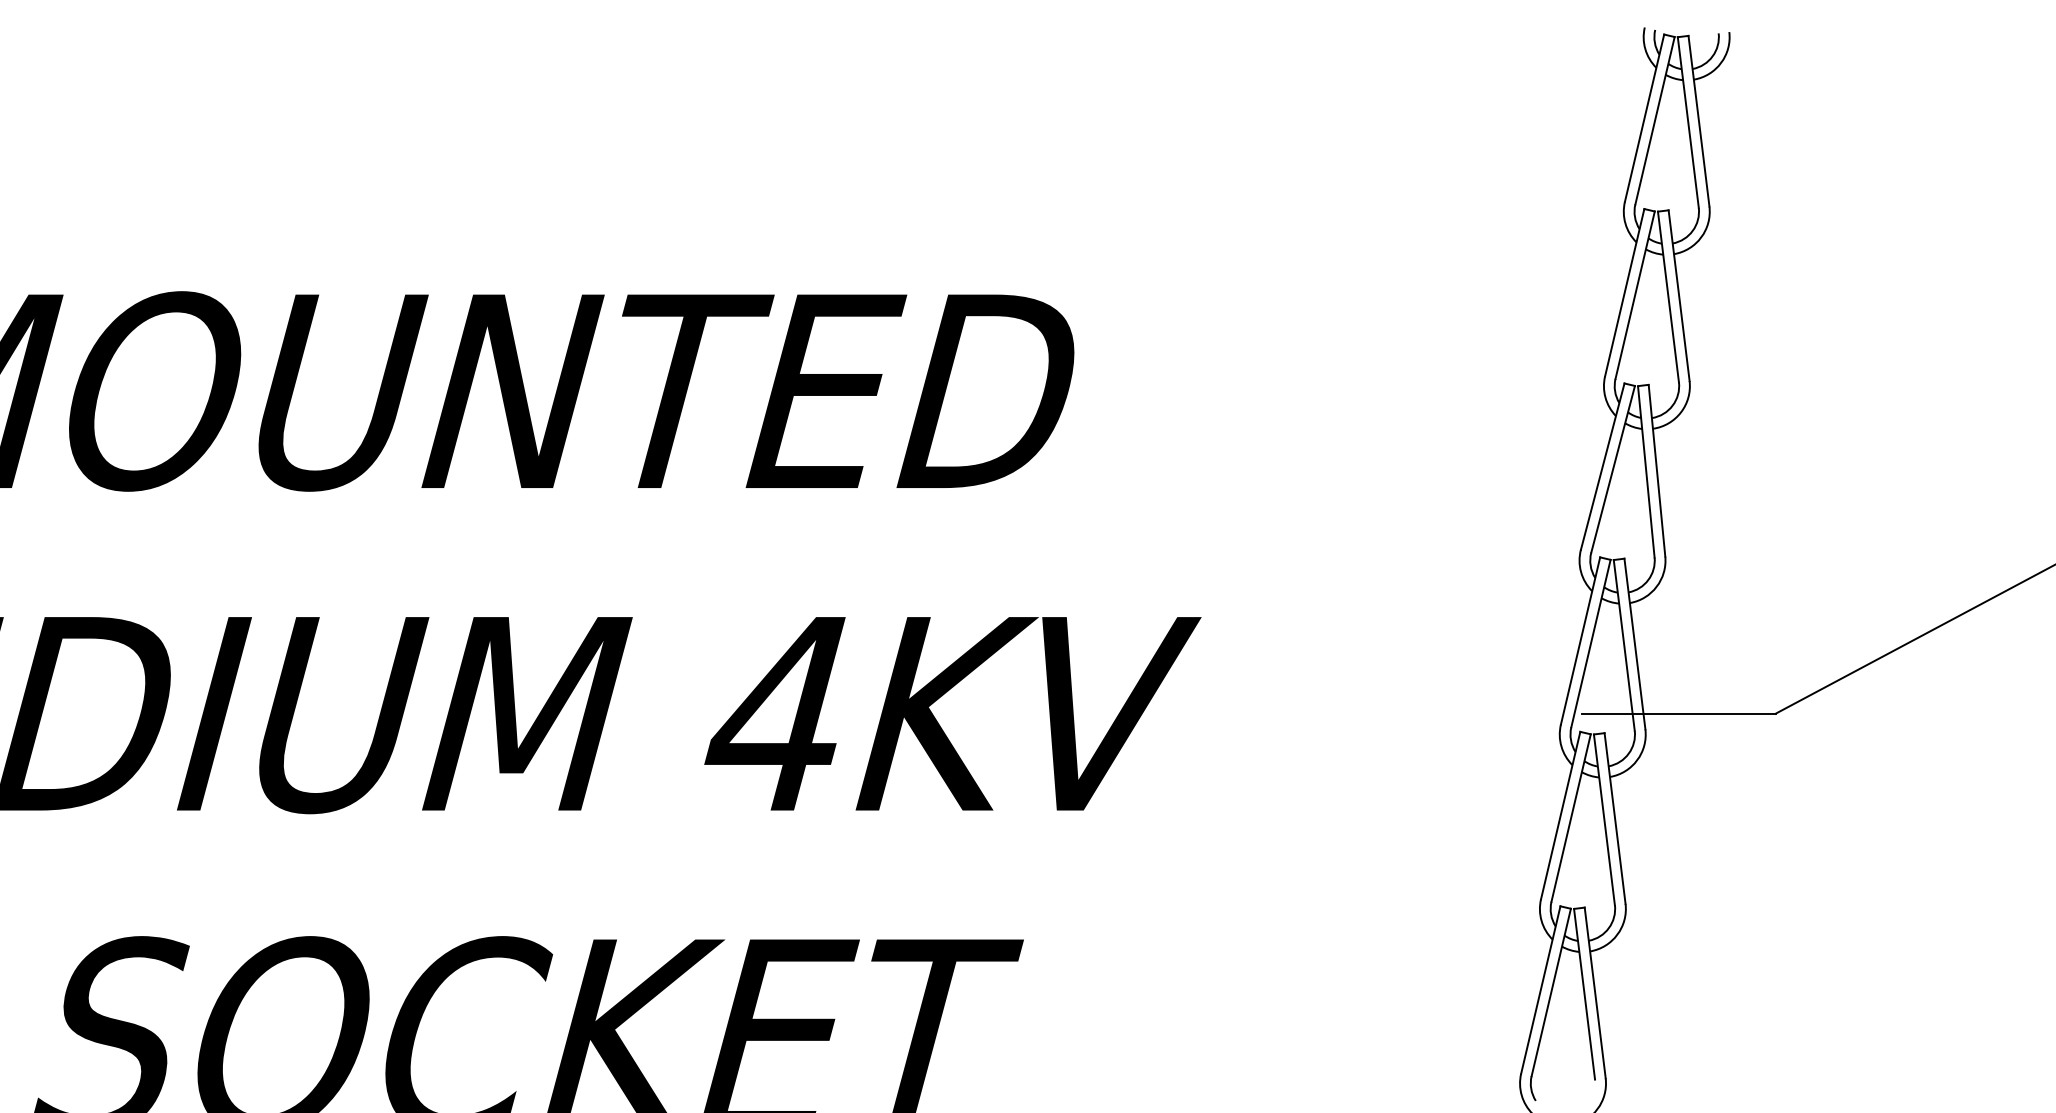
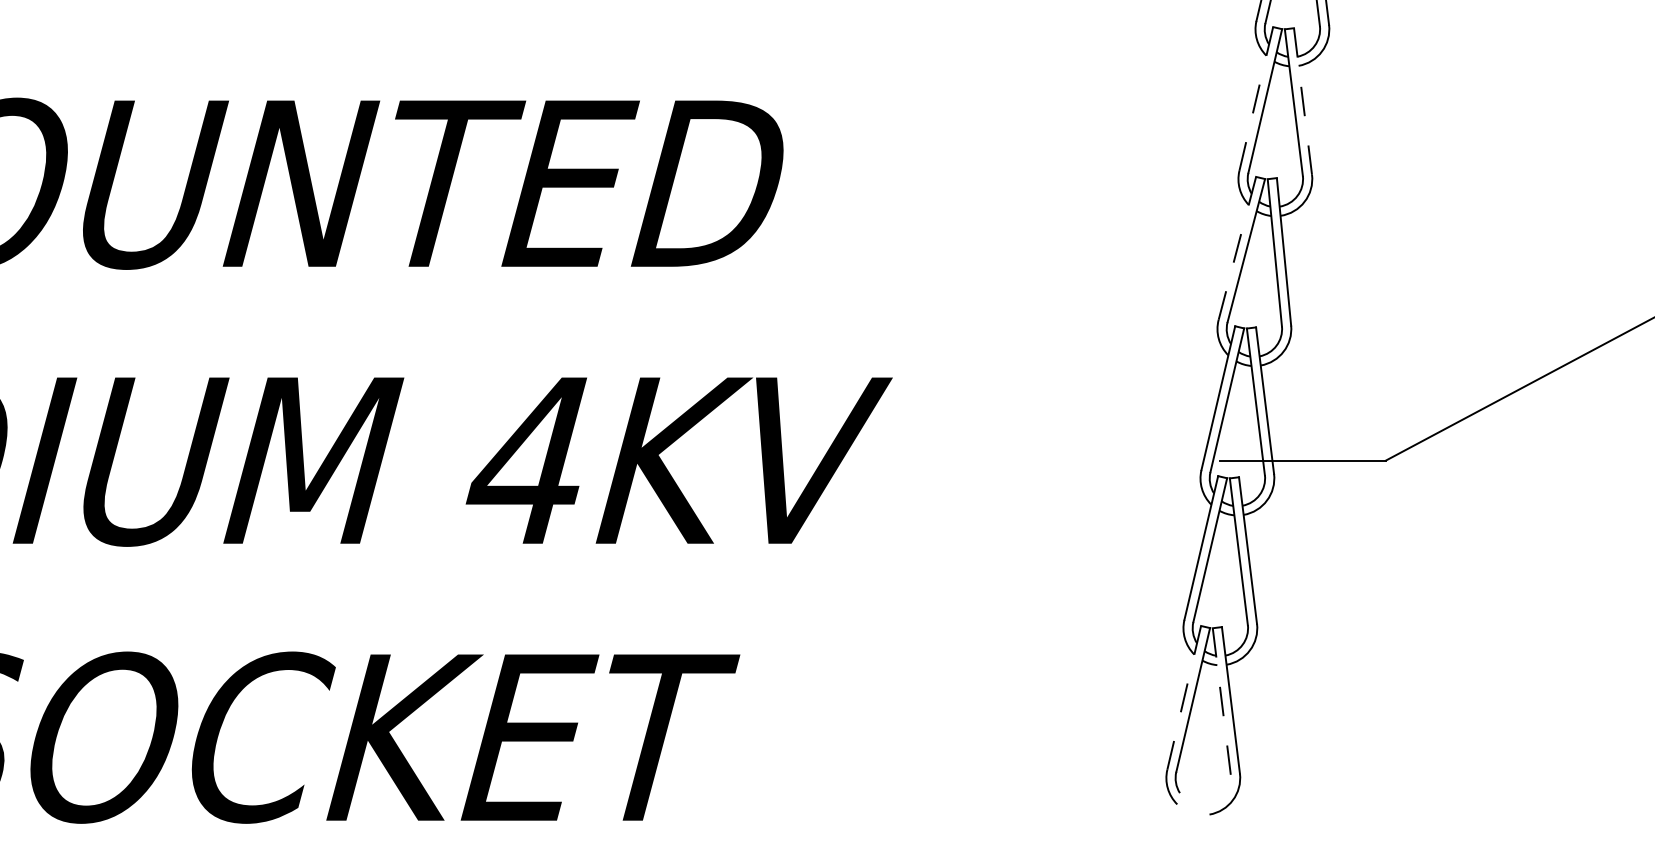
line: (1624, 292) -> (1256, 98), solid -> dashed
line: (1679, 295) -> (1303, 101), solid -> dashed
line: (1602, 466) -> (1237, 248), solid -> dashed
line: (1540, 990) -> (1183, 698), solid -> dashed
line: (1584, 994) -> (1221, 701), solid -> dashed

